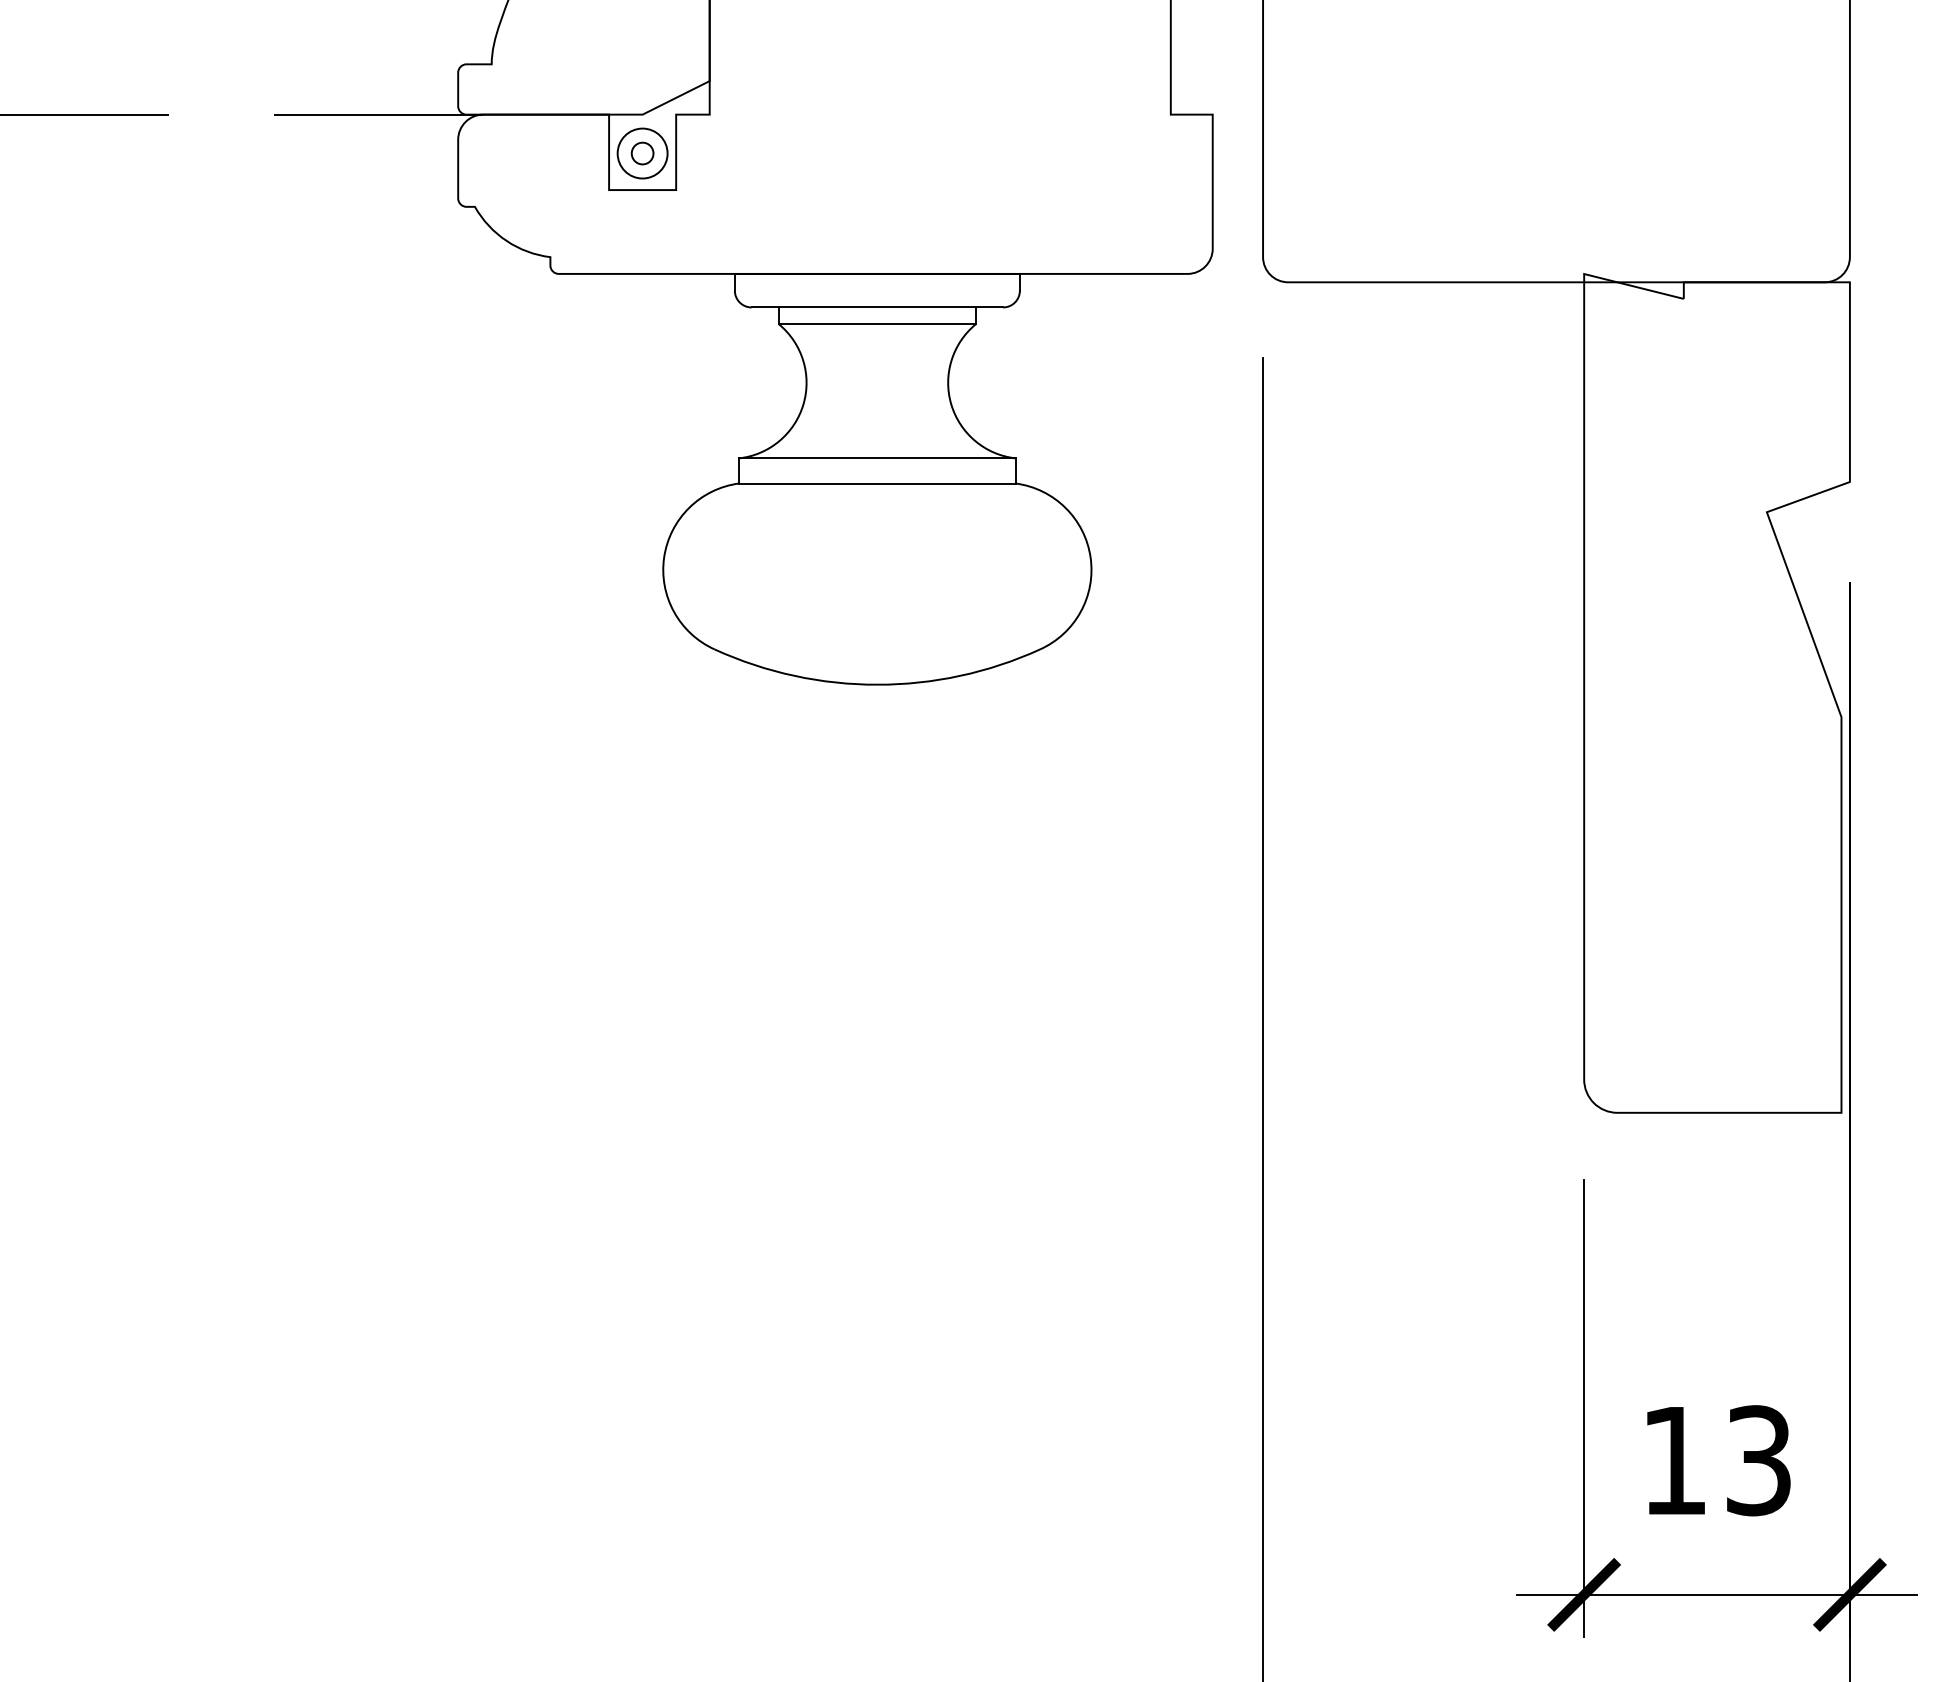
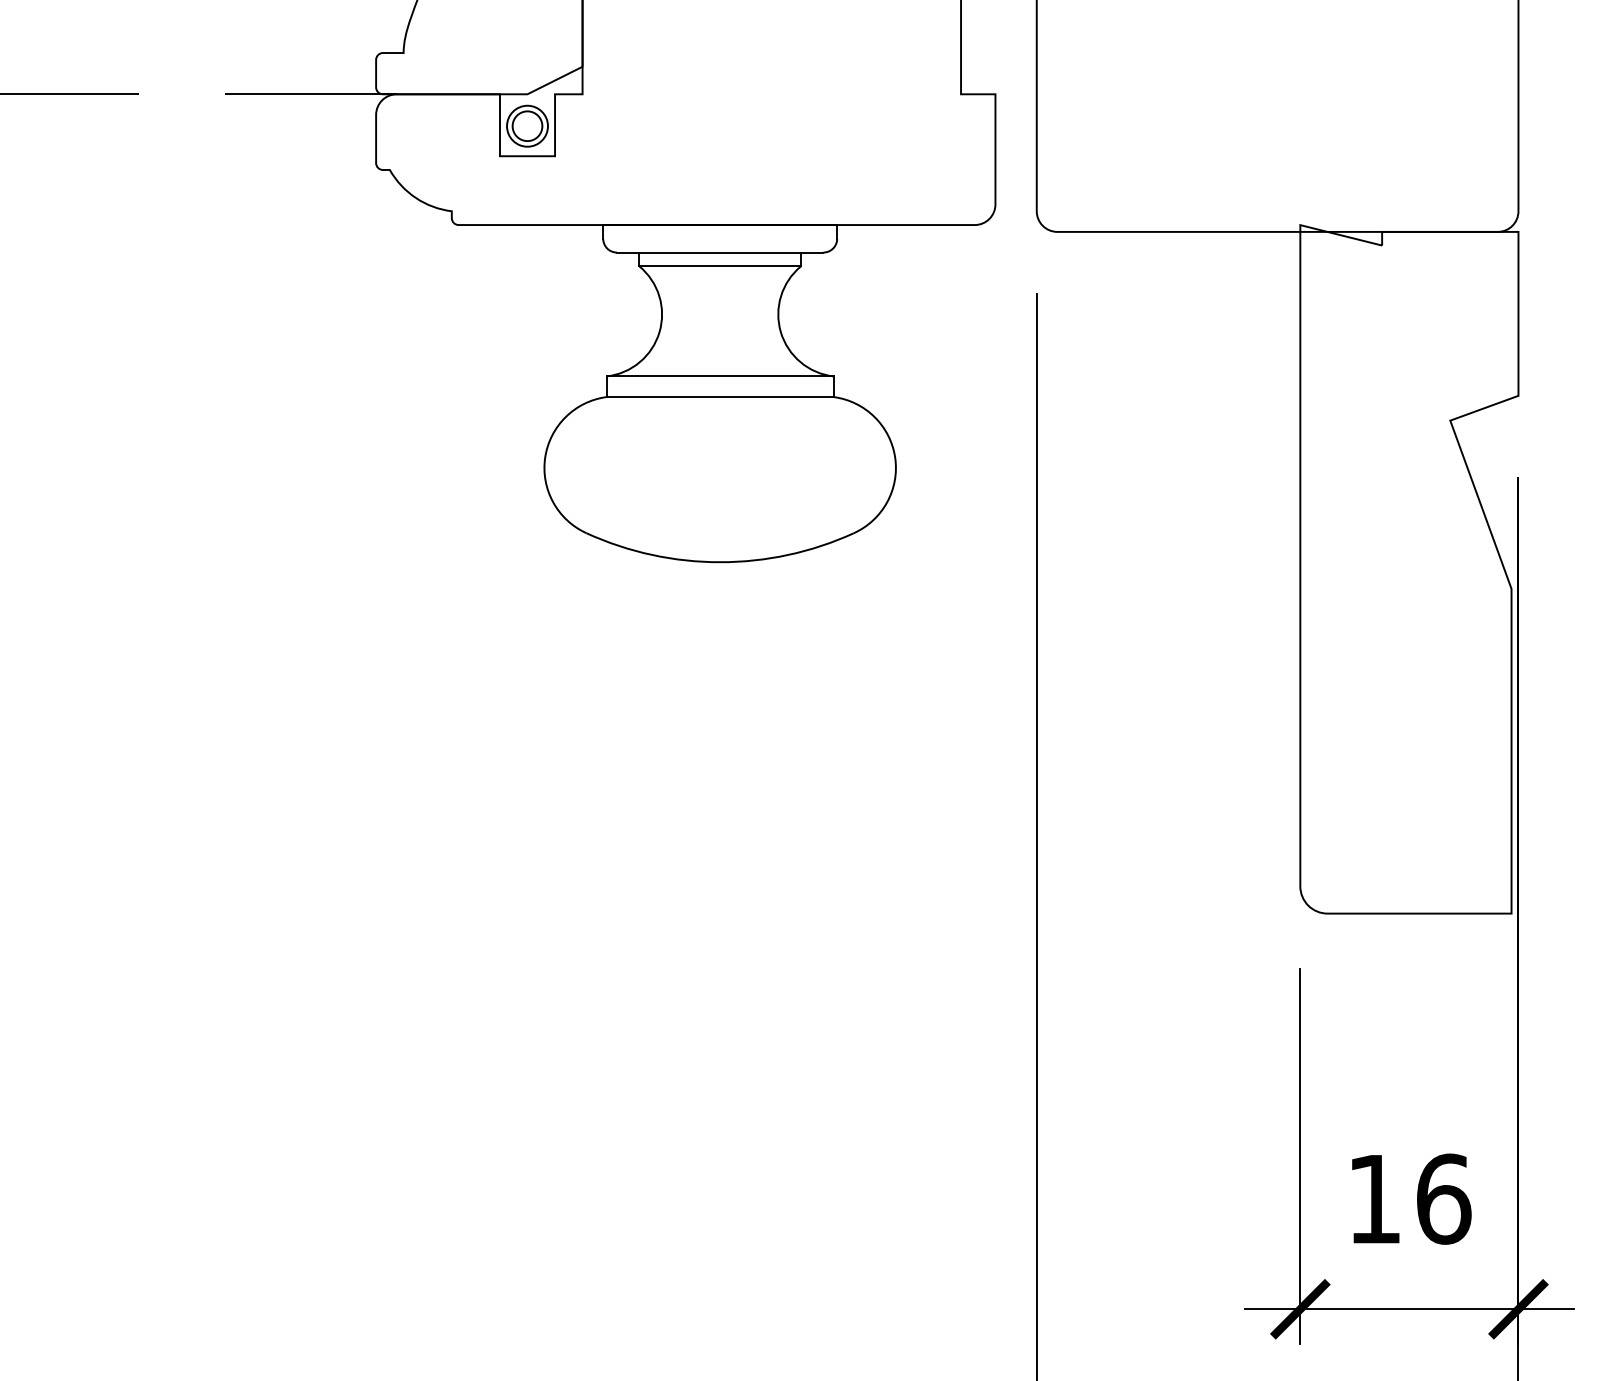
circle: (642, 153) -> (527, 126), size x1.67
text: (1759, 1460) -> (1444, 1198), 13 -> 16

